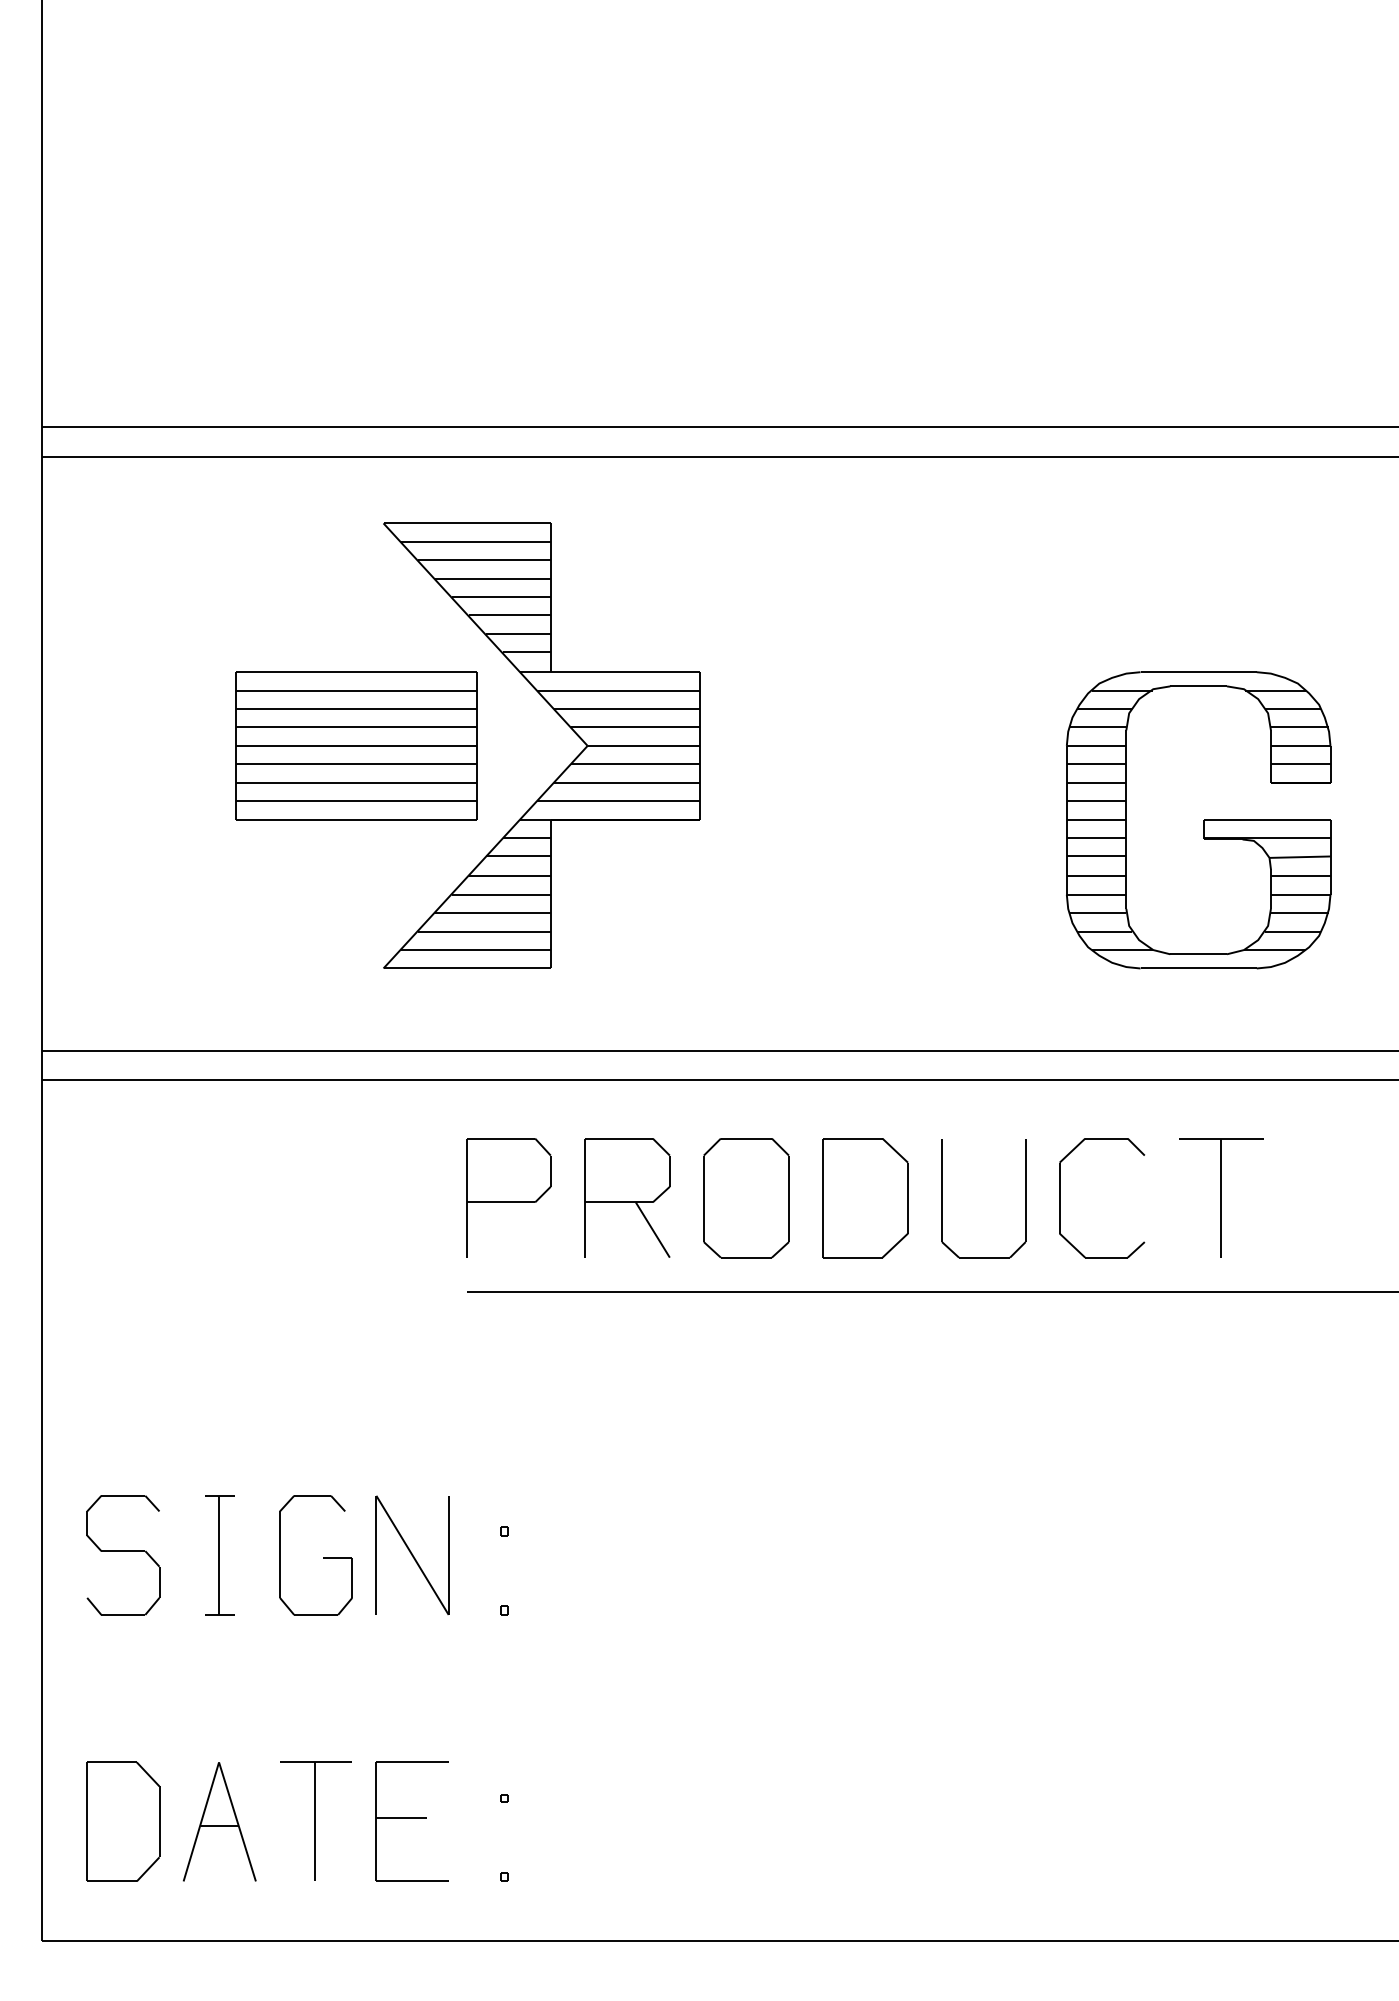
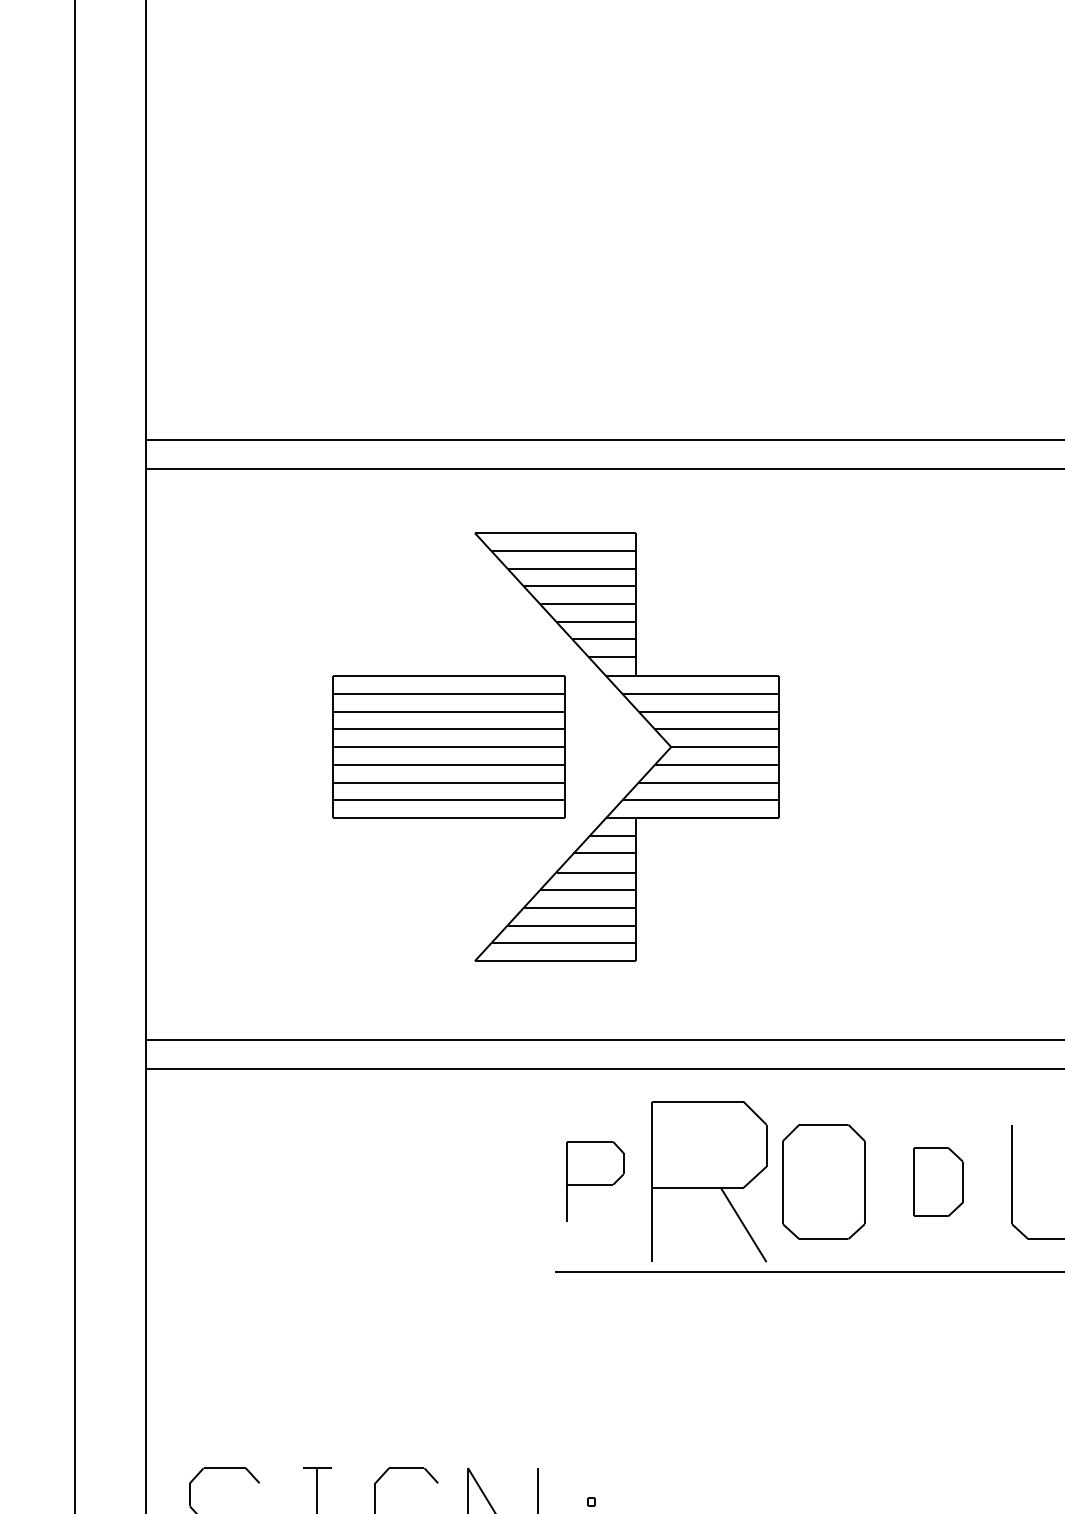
part: (508, 1197) -> (595, 1181), size x0.7
part: (627, 1197) -> (709, 1181), size x1.4
part: (865, 1198) -> (938, 1182), size x0.6

